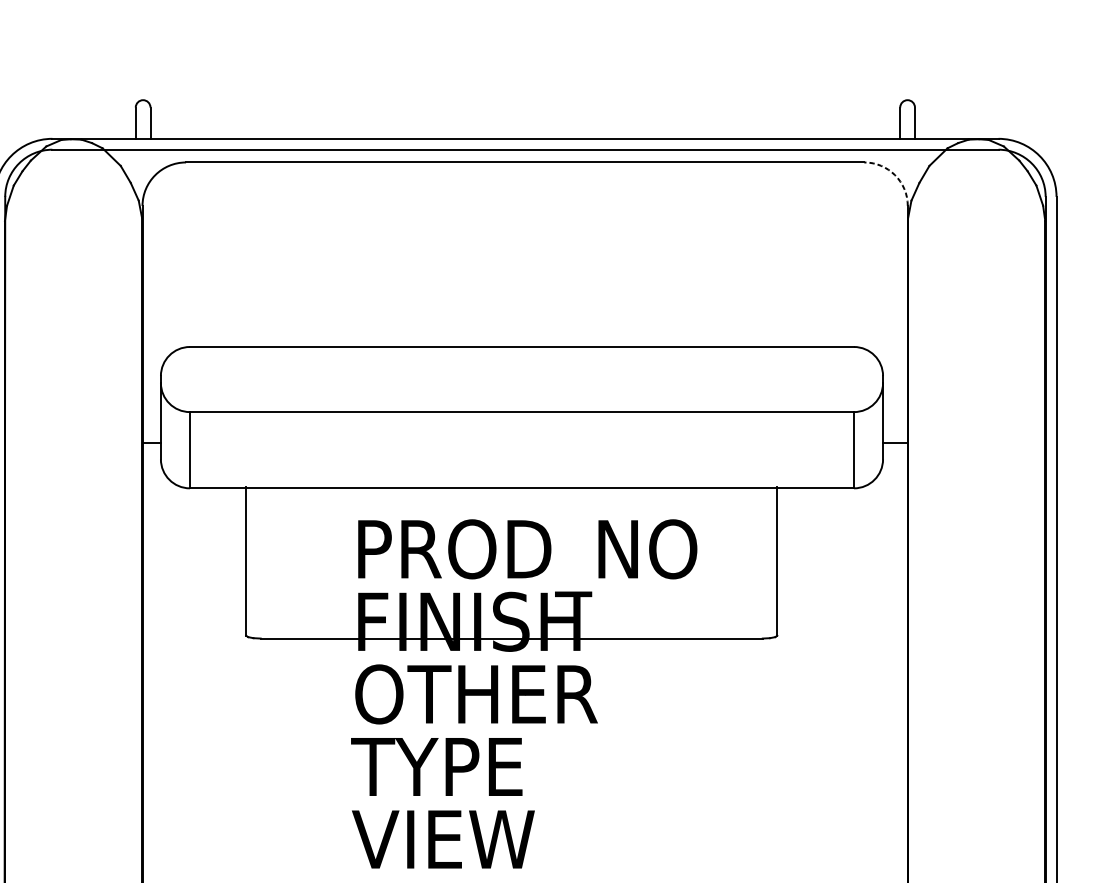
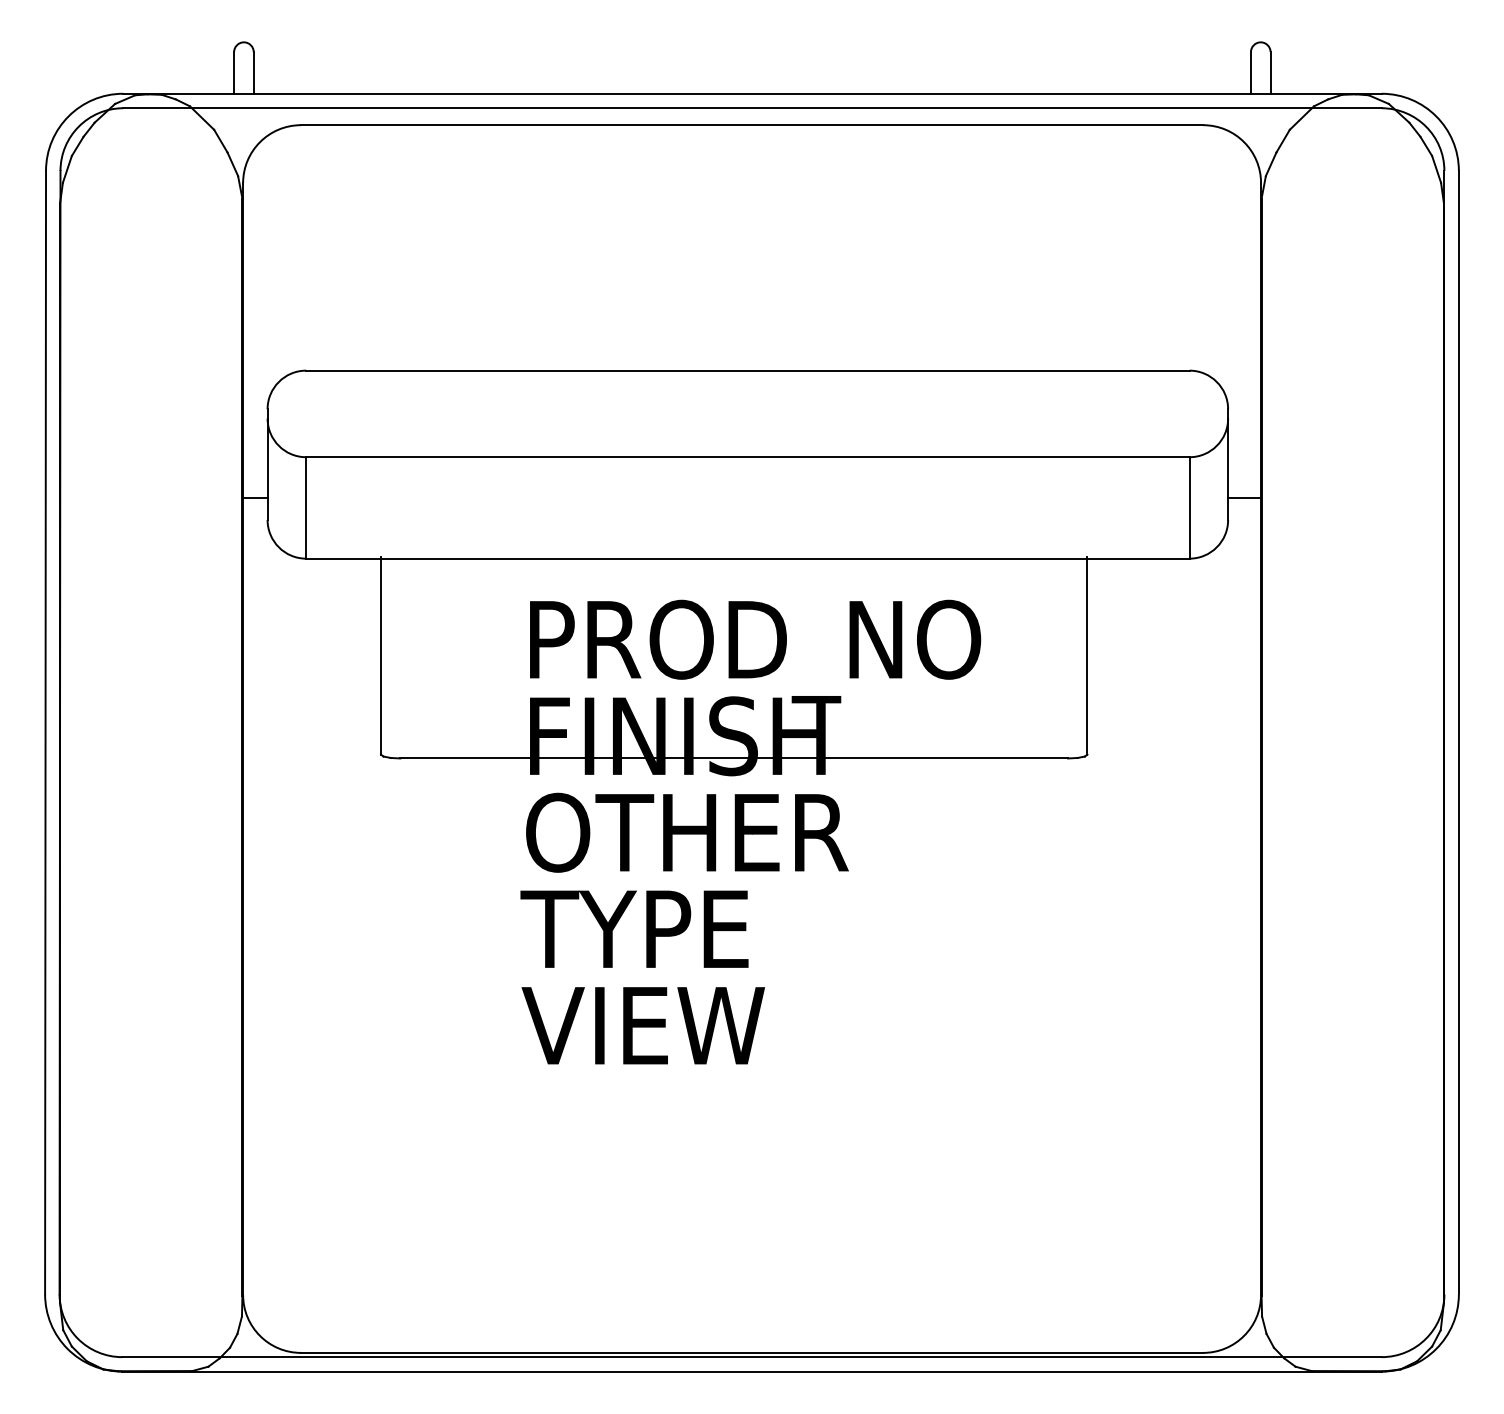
arc: (895, 175) -> (1244, 142), dashed -> solid

